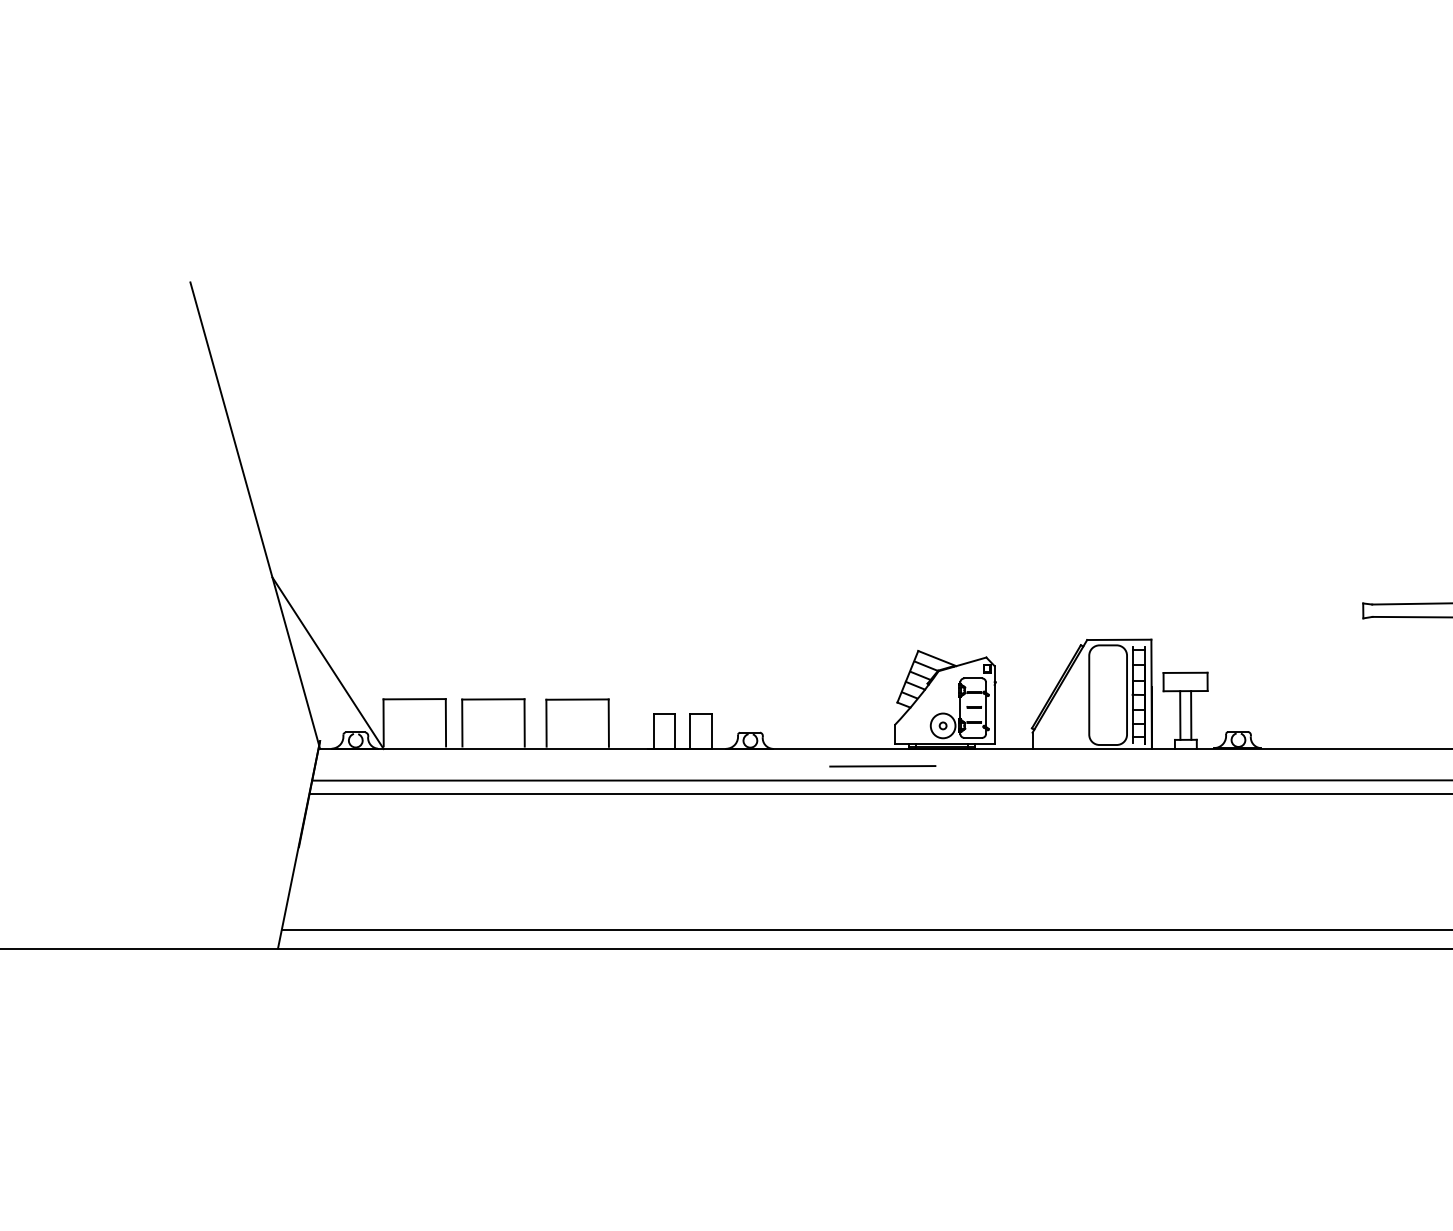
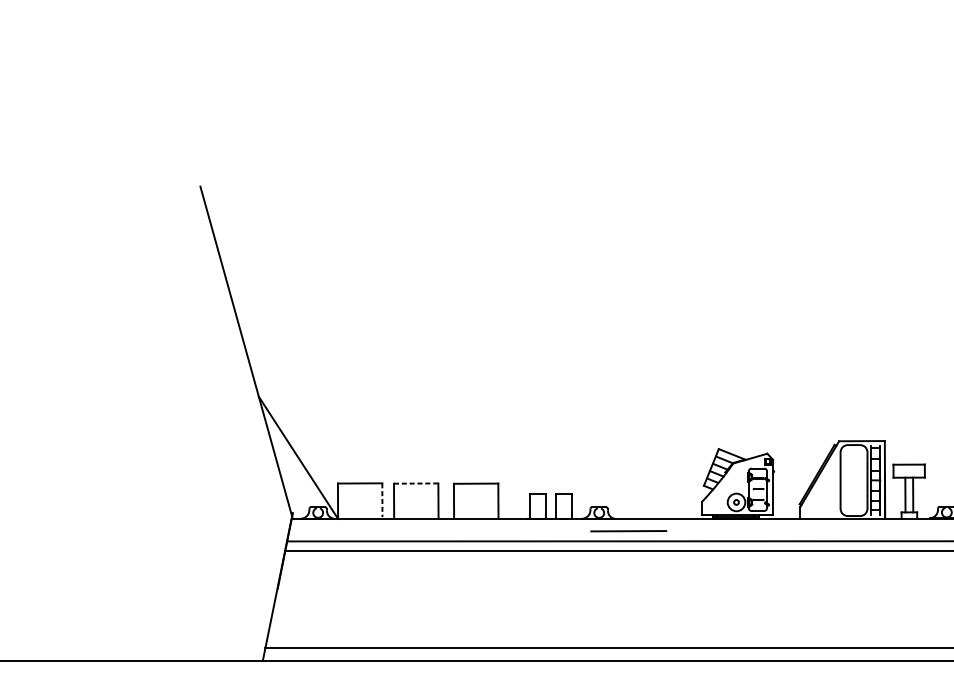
line: (493, 699) -> (416, 483), solid -> dashed
line: (445, 722) -> (382, 500), solid -> dashed
line: (882, 766) -> (628, 531), moved

